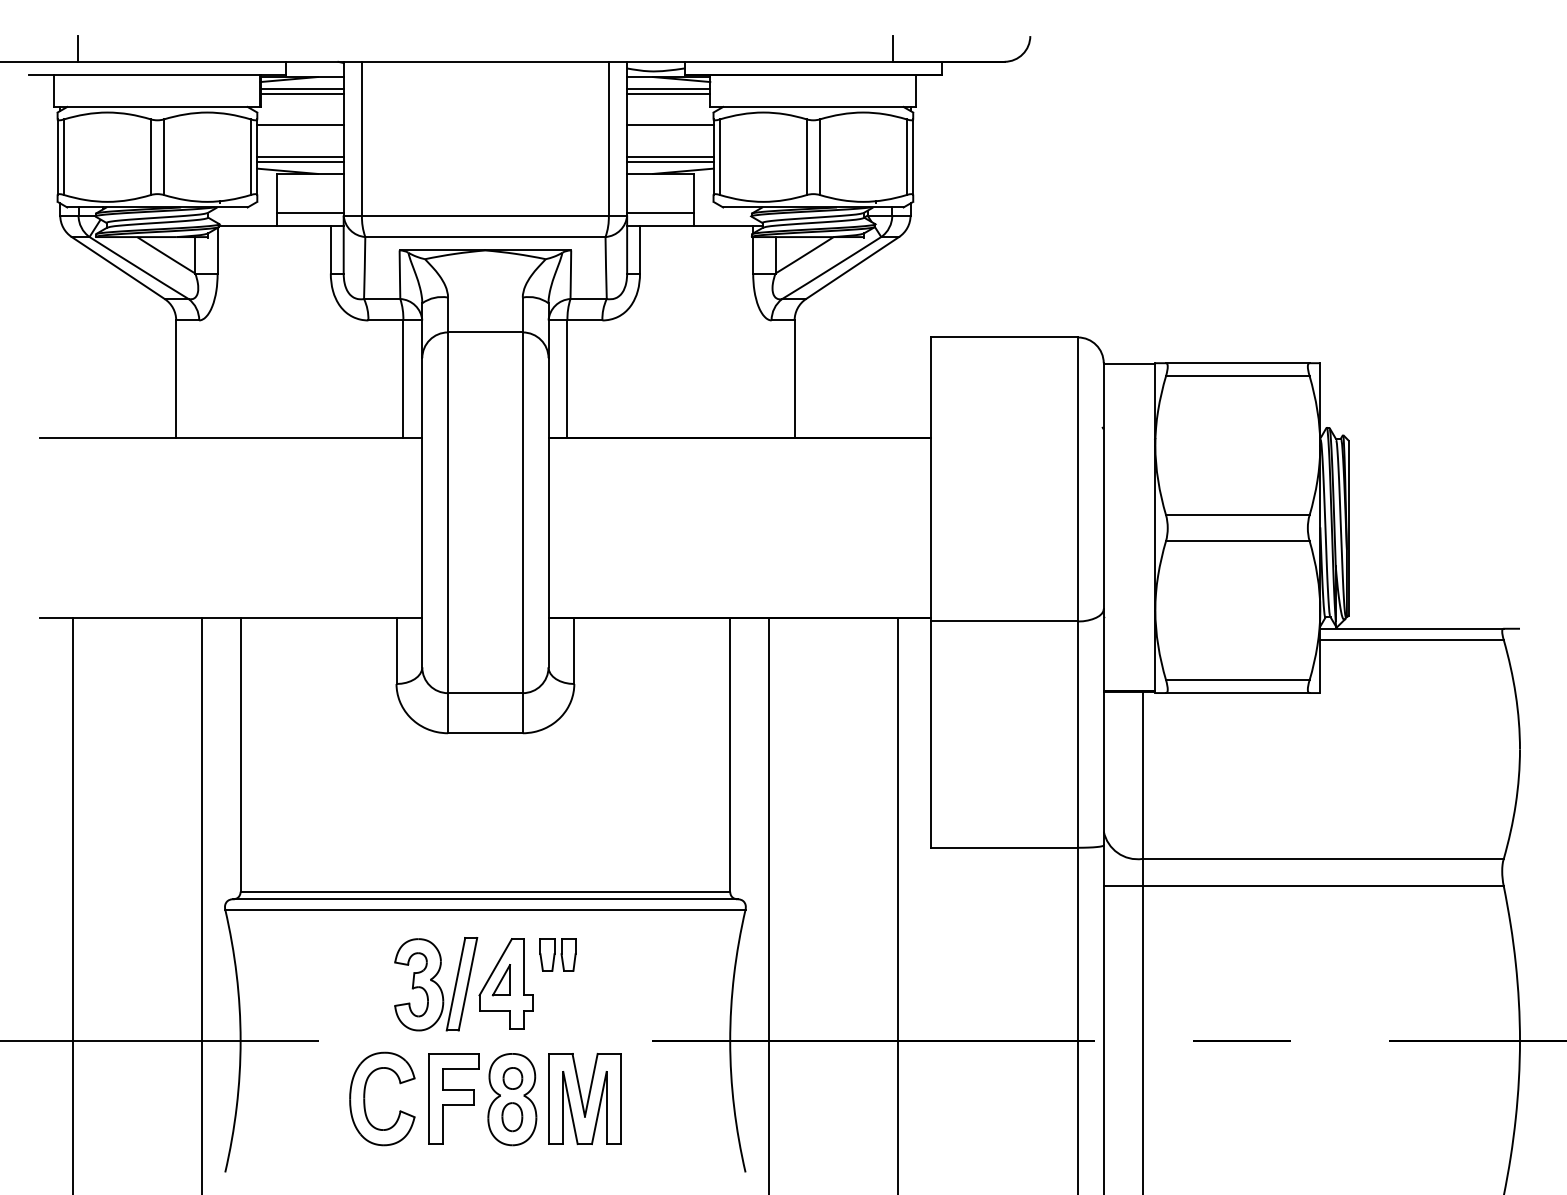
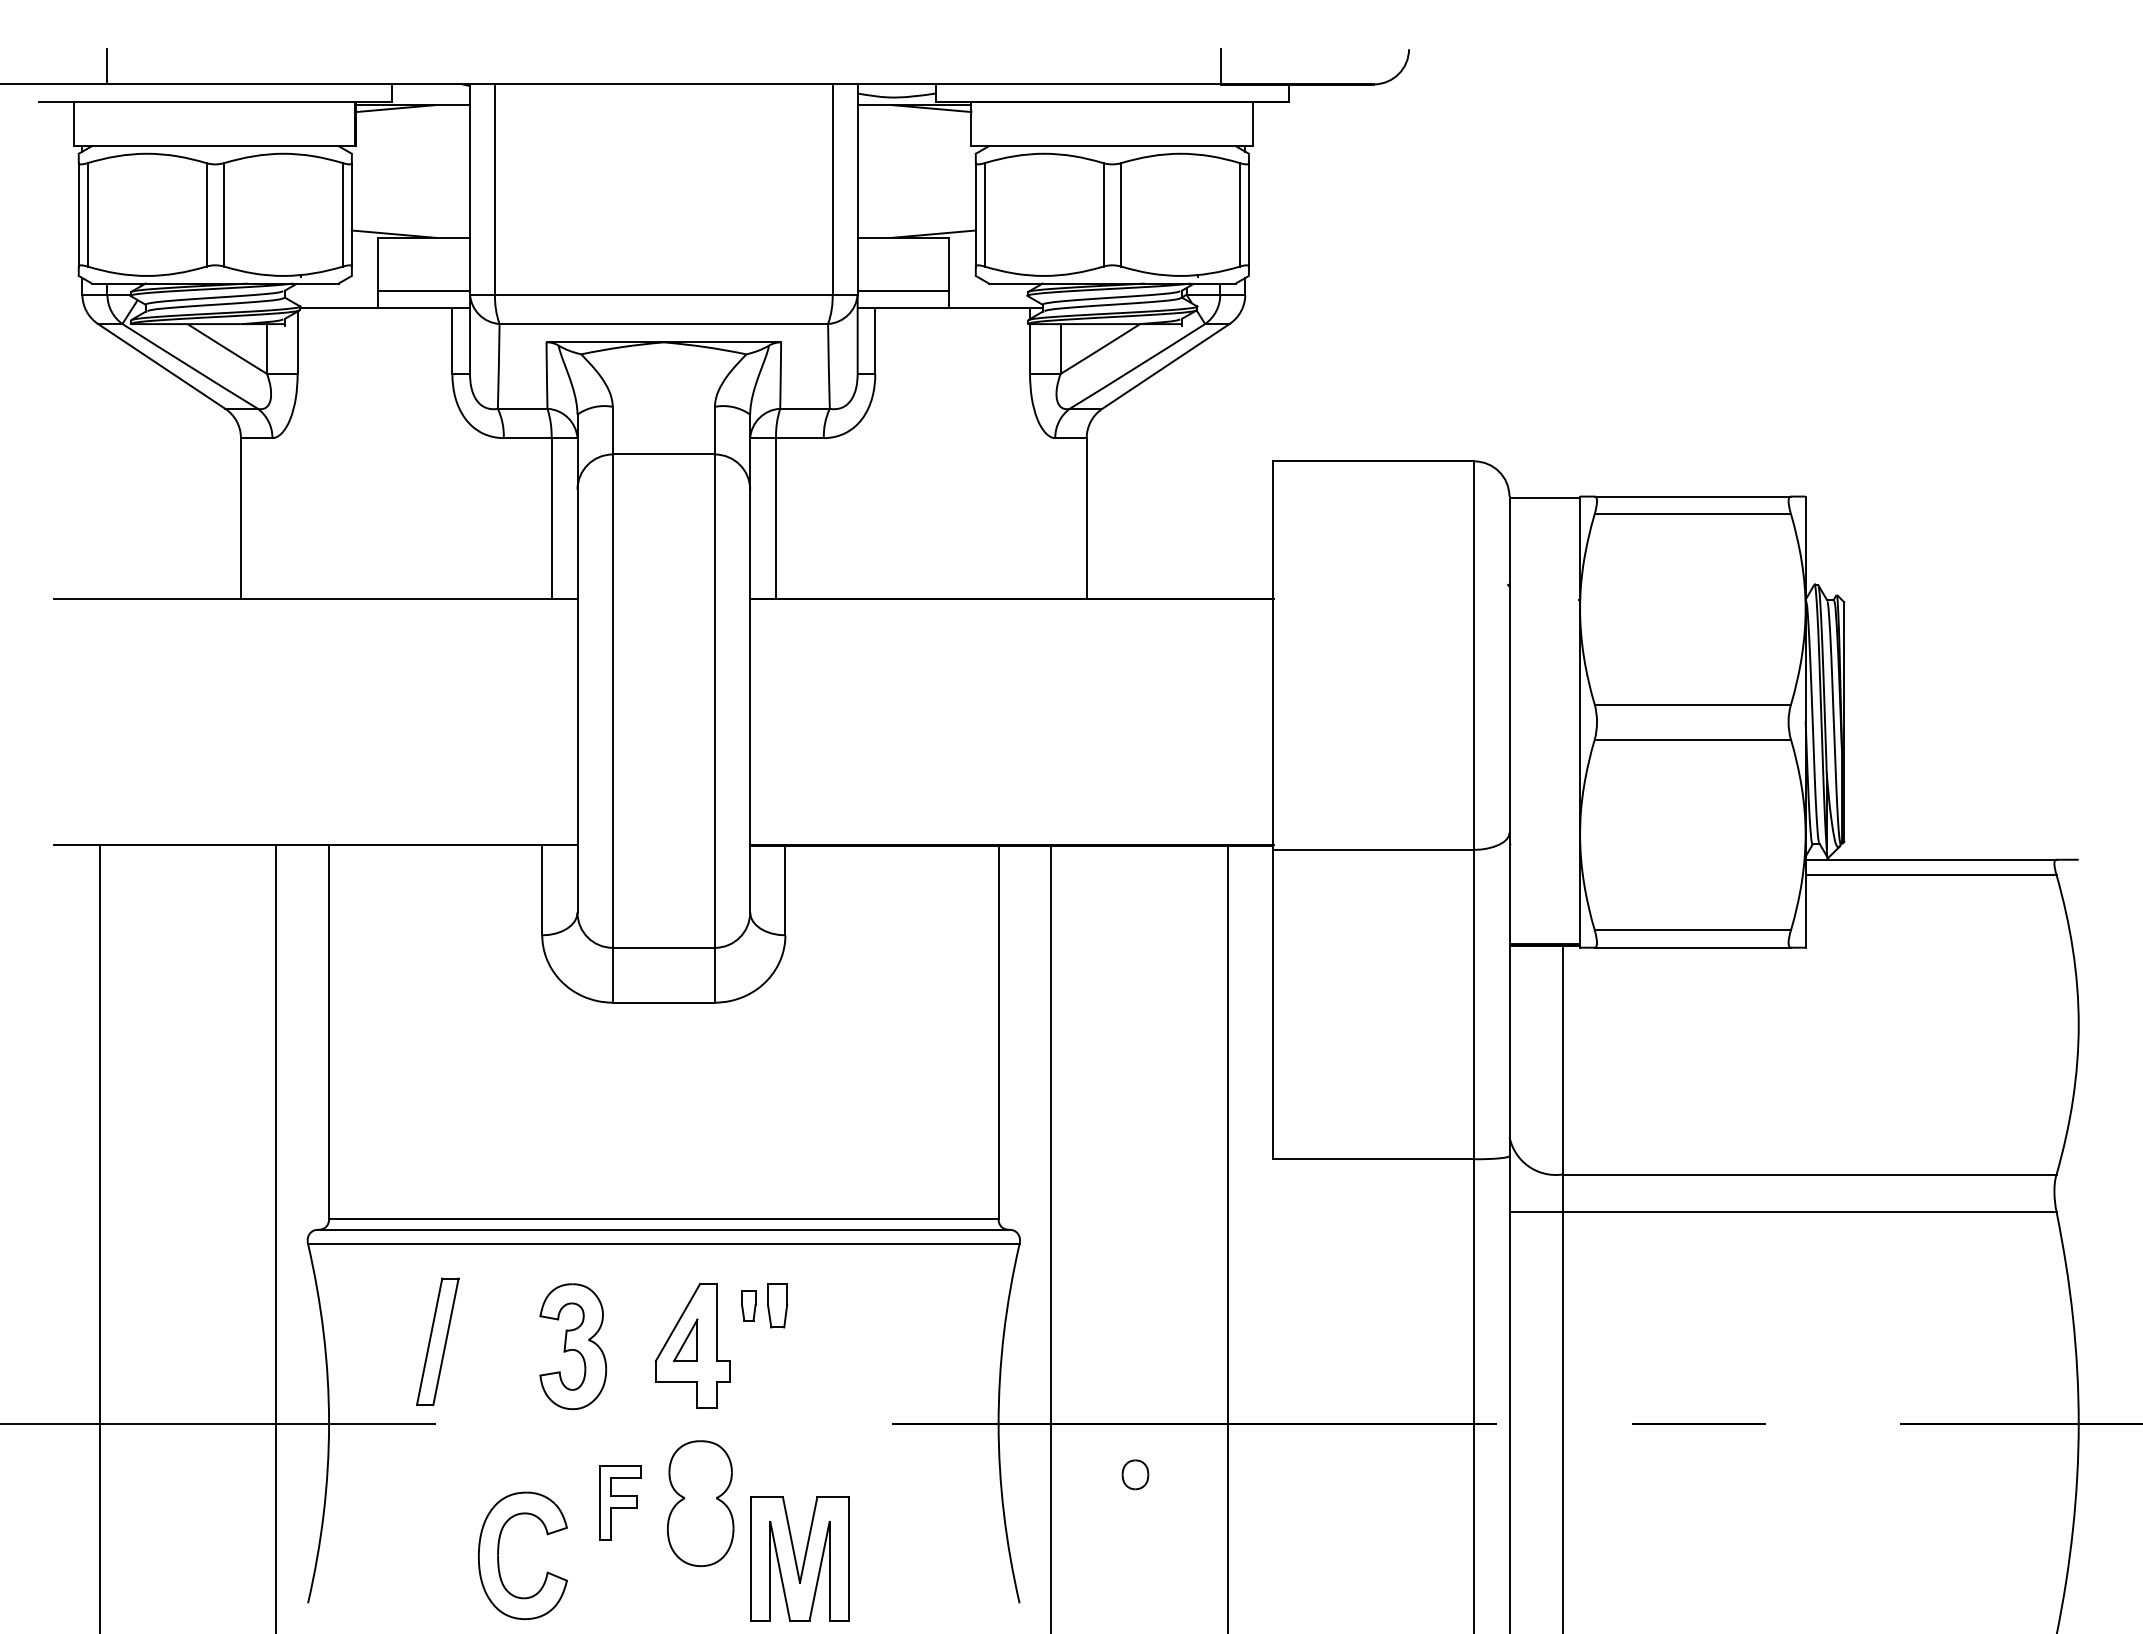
line: (302, 88) -> (413, 121), removed
line: (668, 88) -> (914, 121), removed
line: (302, 94) -> (413, 128), removed
line: (668, 94) -> (914, 128), removed
line: (300, 125) -> (410, 171), removed
line: (670, 125) -> (916, 171), removed
line: (300, 156) -> (410, 214), removed
line: (670, 156) -> (916, 214), removed
line: (300, 162) -> (410, 221), removed
line: (670, 162) -> (916, 221), removed
part: (547, 954) -> (748, 1305), size x0.7
part: (461, 983) -> (437, 1341), moved
part: (512, 1078) -> (1135, 1474), moved
part: (365, 1094) -> (499, 1549), moved
part: (453, 1098) -> (620, 1502), size x0.6
part: (584, 1098) -> (799, 1558), moved
part: (512, 1117) -> (700, 1527), removed

